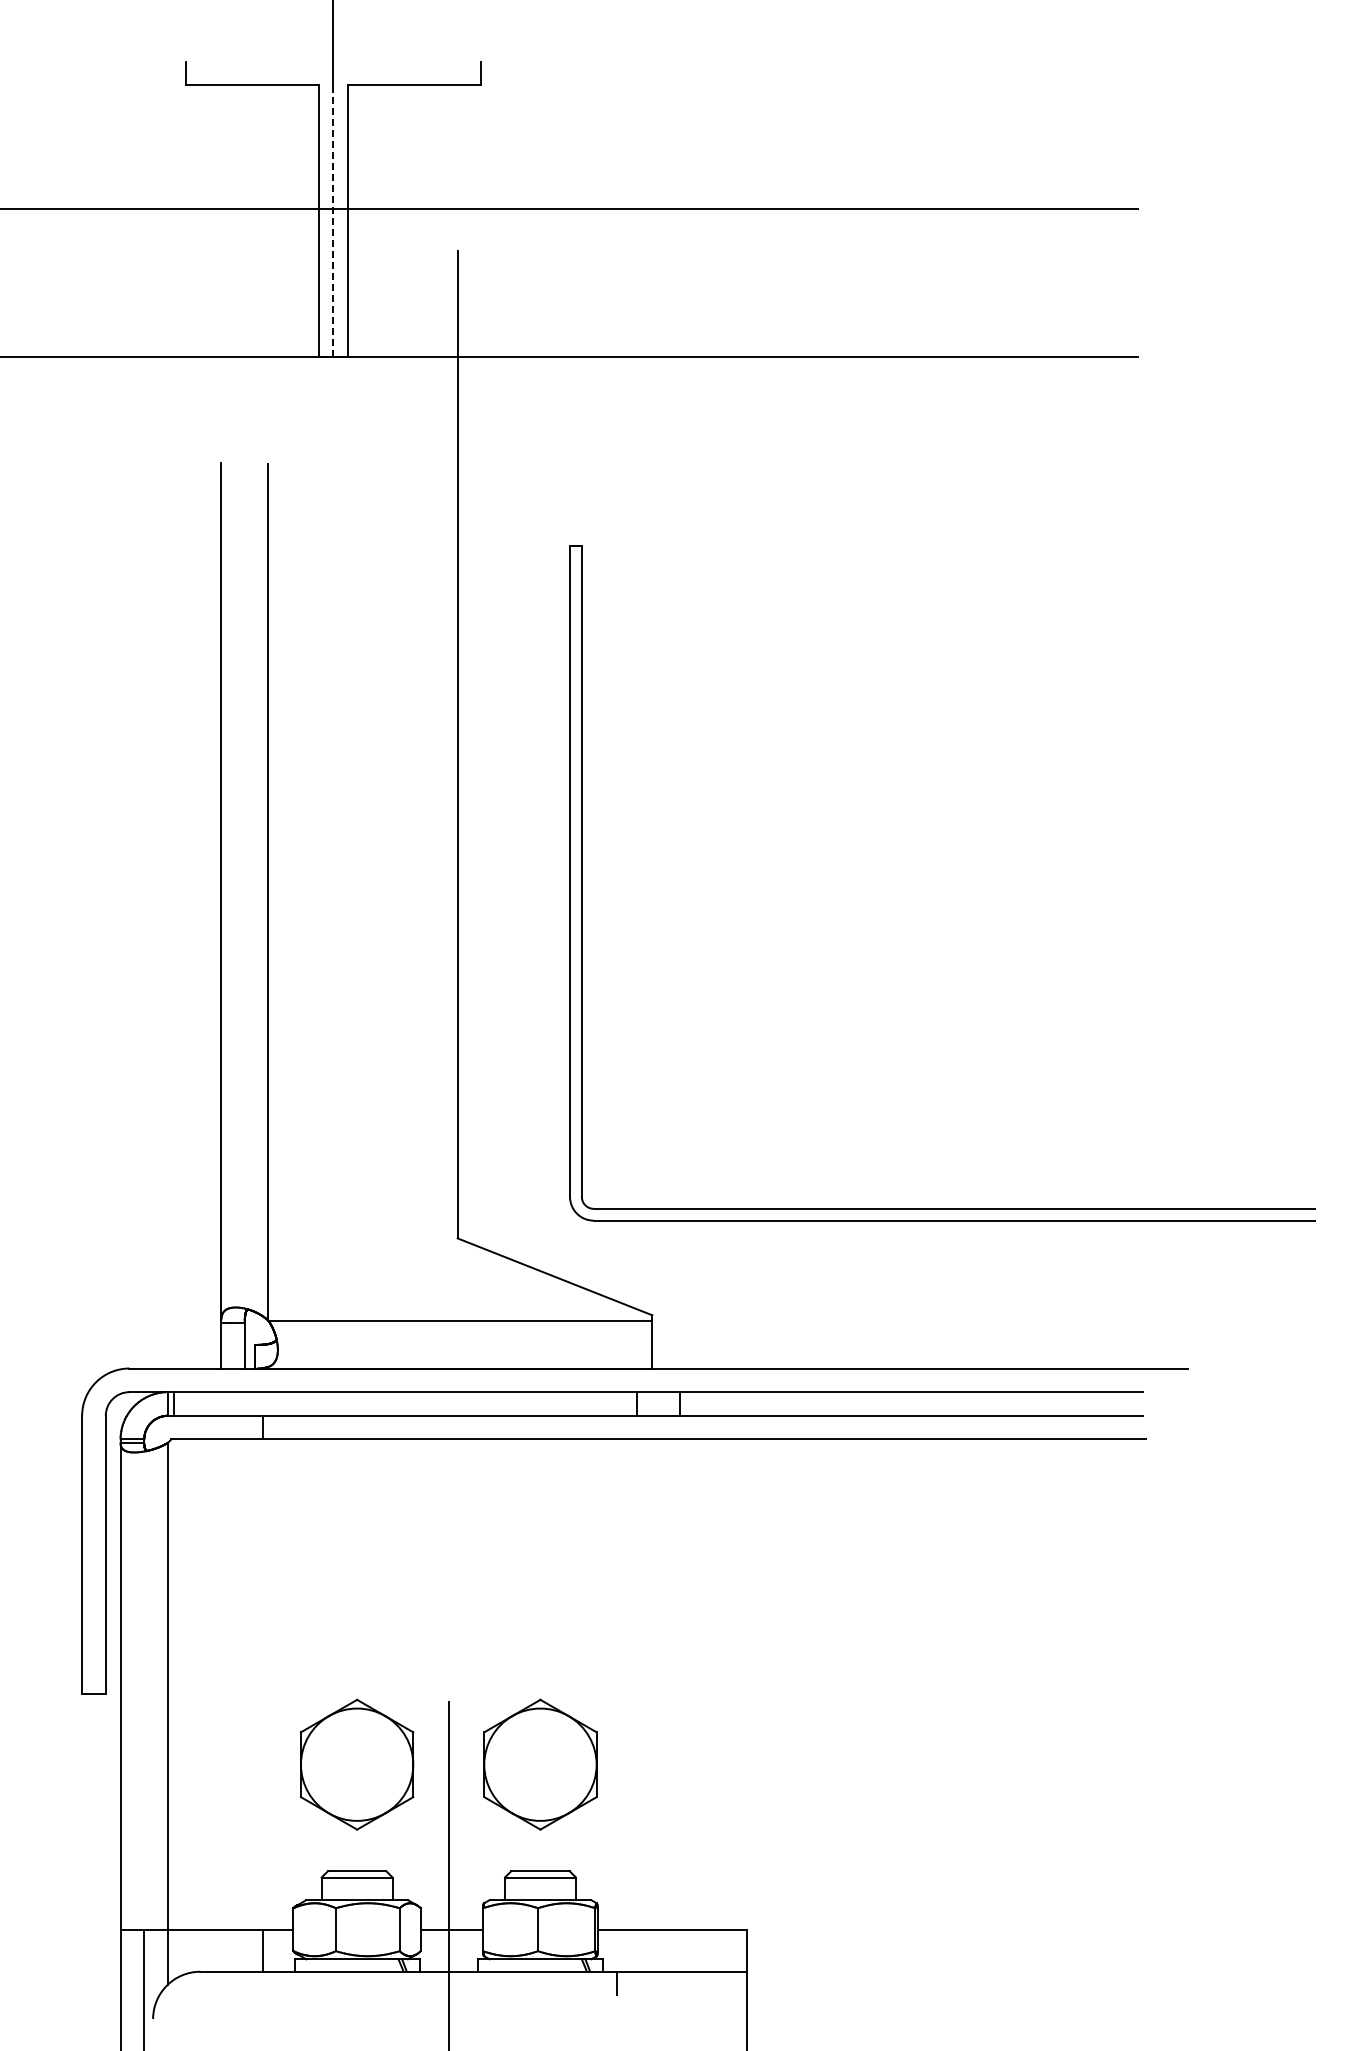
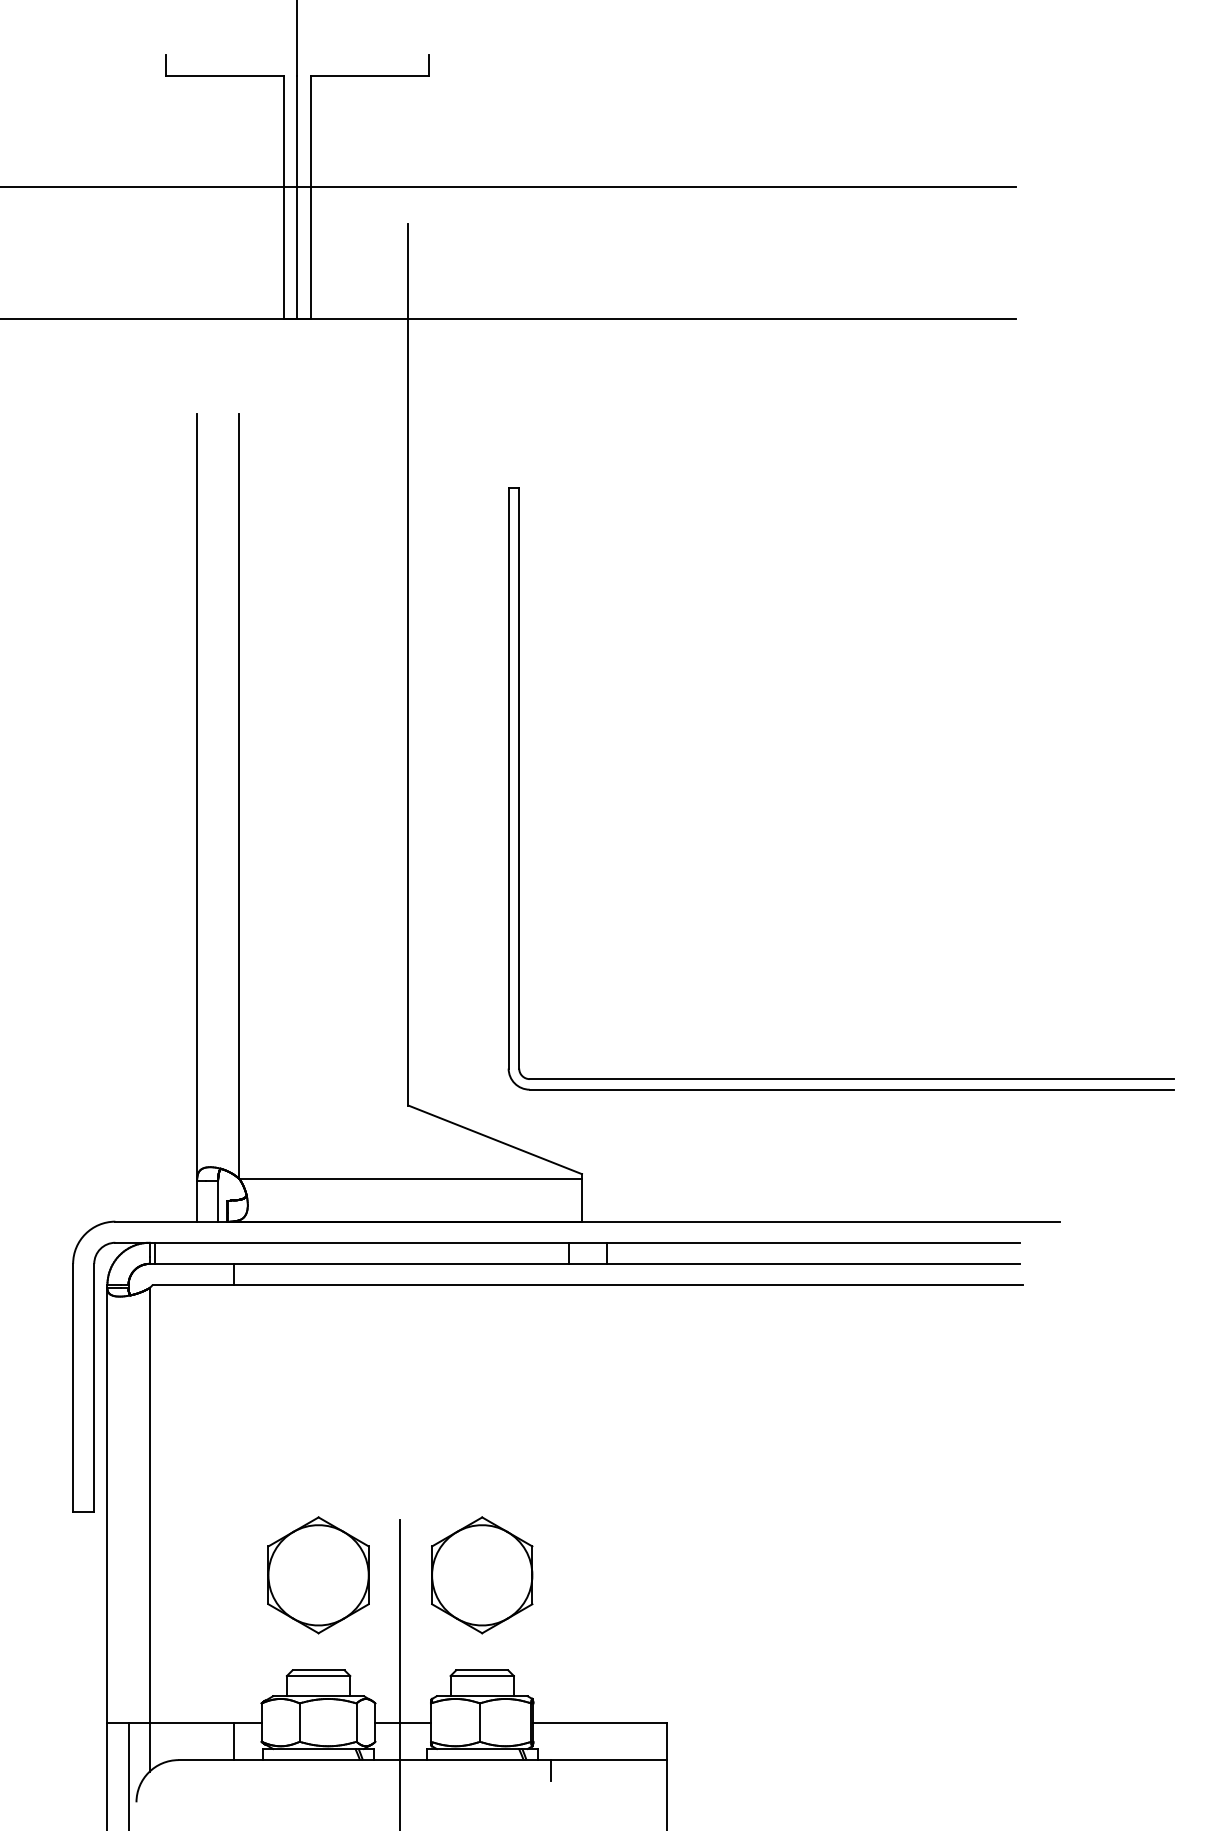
line: (333, 220) -> (297, 196), dashed -> solid

